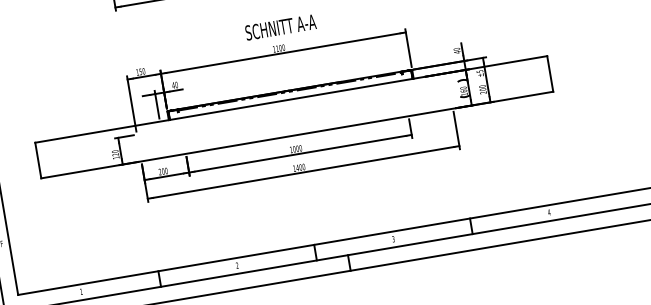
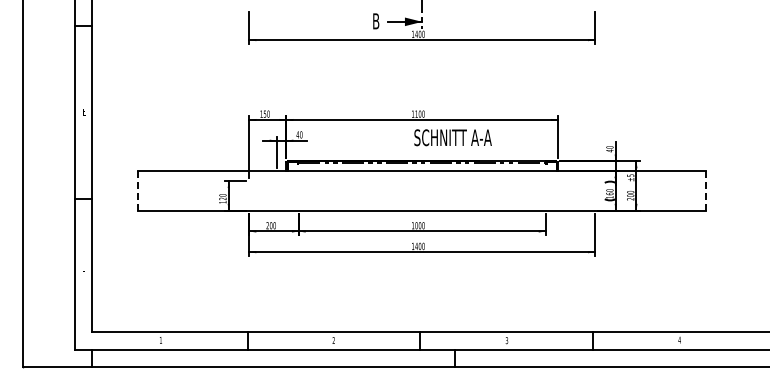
text: (280, 27) -> (452, 137), moved
line: (550, 74) -> (706, 191), solid -> dashed
line: (38, 160) -> (138, 191), solid -> dashed

